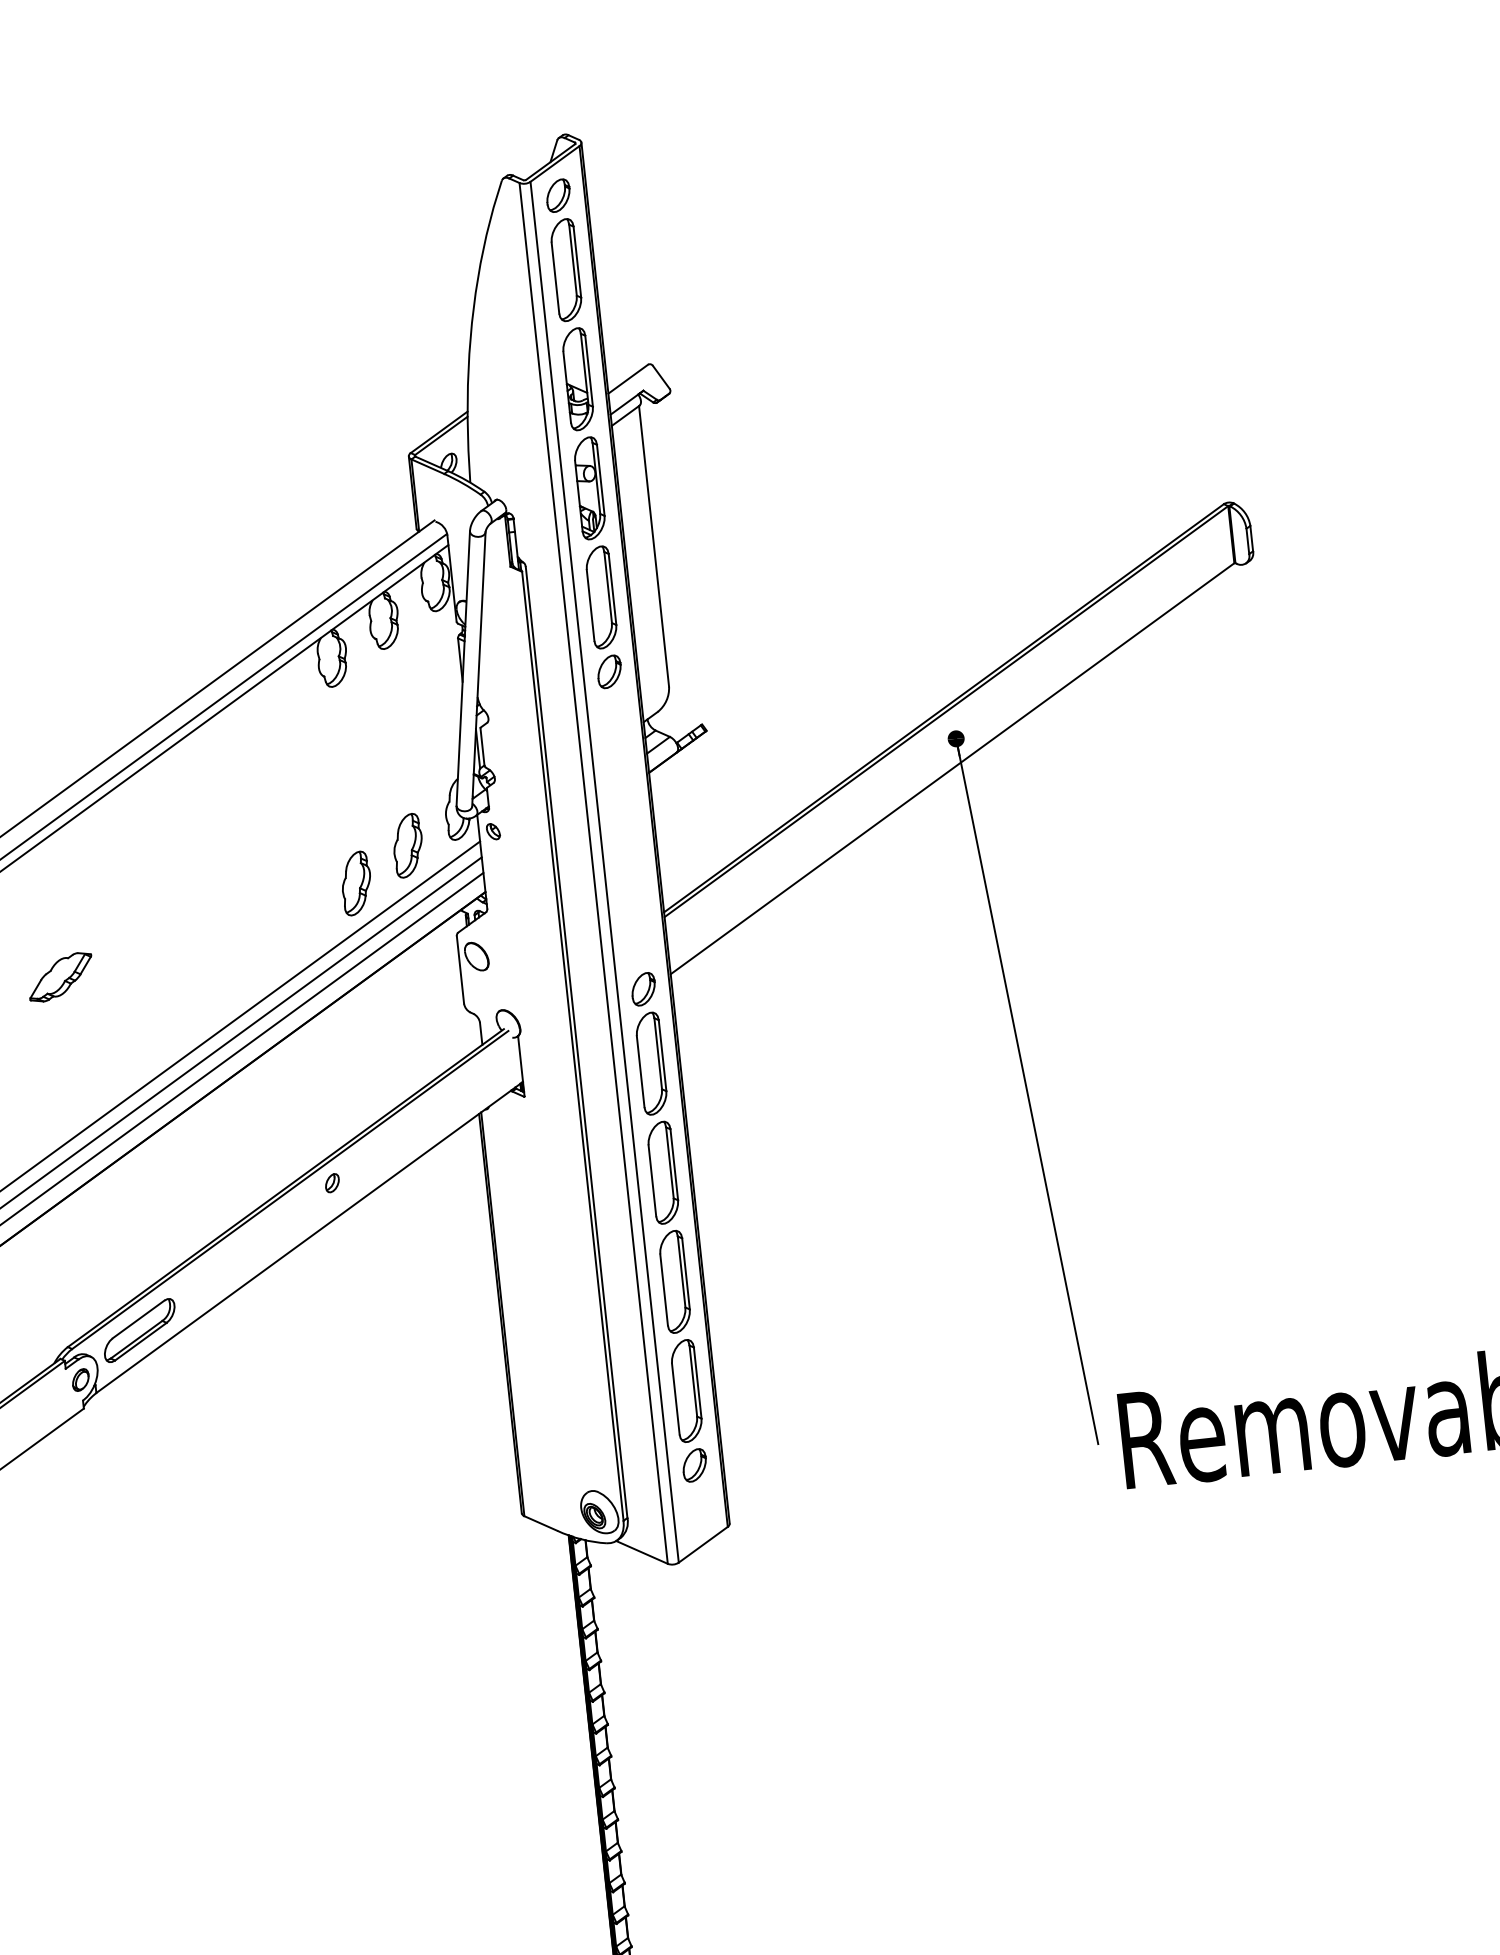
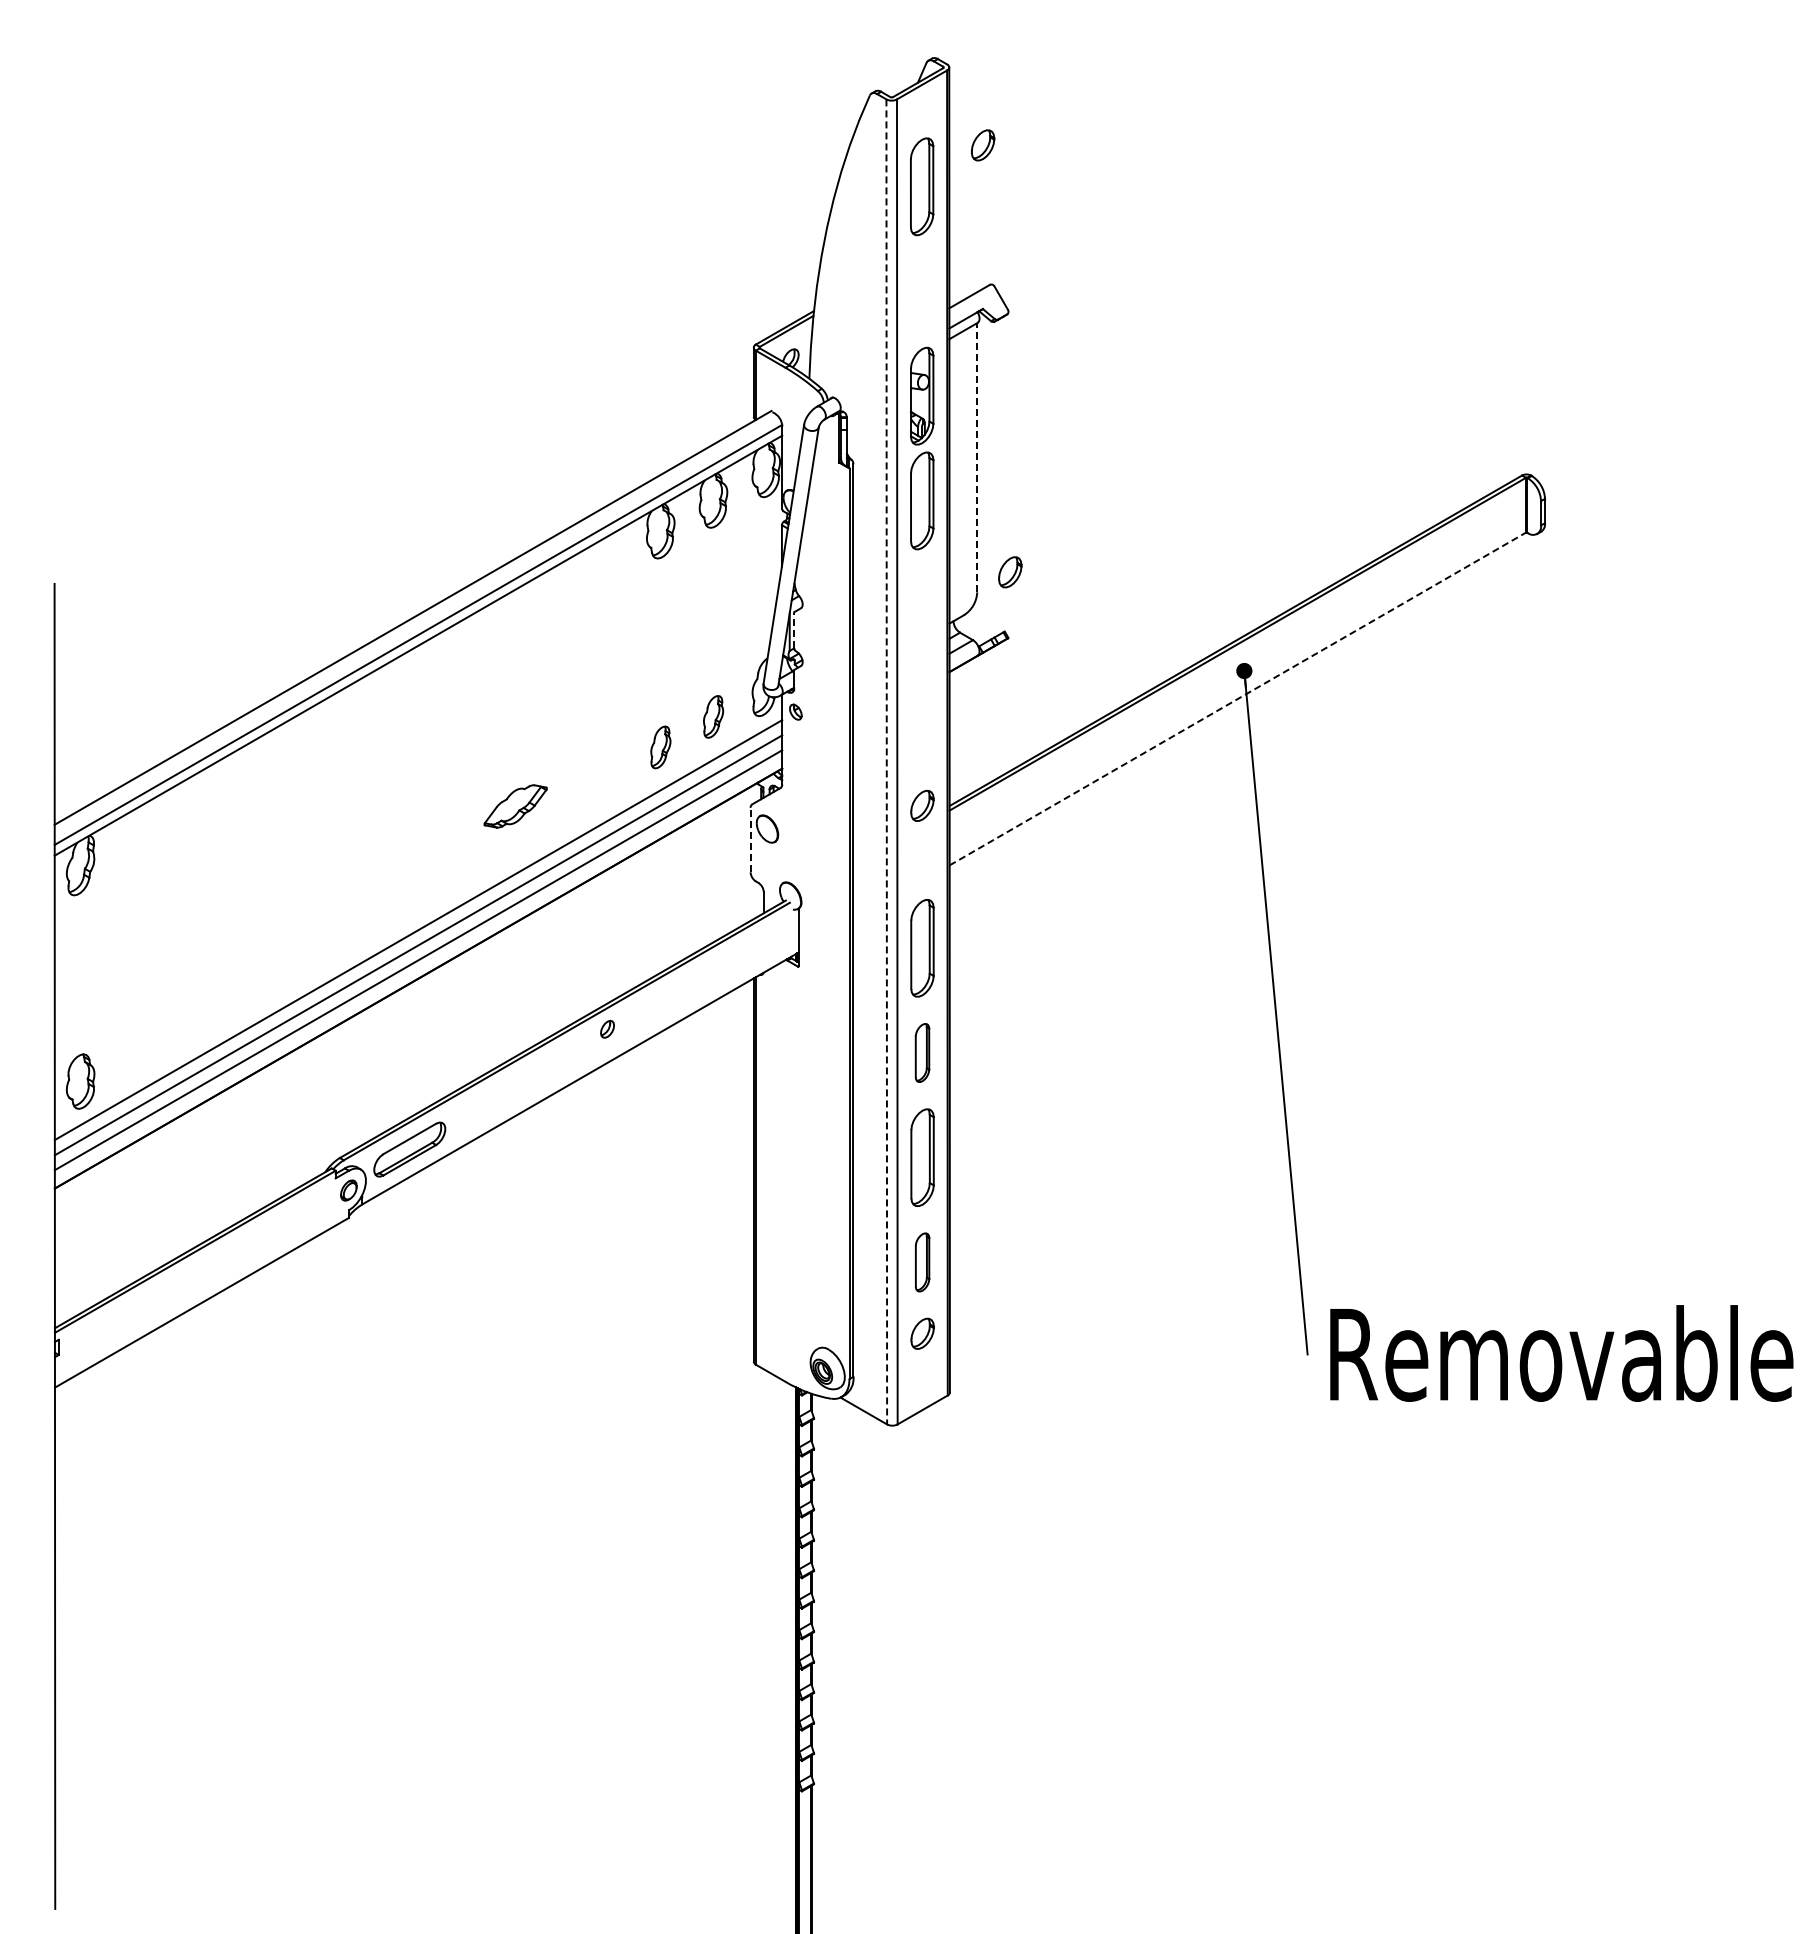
part: (558, 195) -> (983, 145), moved
part: (577, 379) -> (921, 291), removed
line: (654, 546) -> (977, 457), solid -> dashed
part: (609, 672) -> (1010, 572), moved
line: (482, 746) -> (794, 630), solid -> dashed
line: (952, 769) -> (1237, 699), solid -> dashed
part: (408, 845) -> (713, 716), size x0.7
line: (593, 873) -> (886, 761), solid -> dashed
part: (356, 883) -> (660, 747), size x0.7
line: (460, 969) -> (750, 839), solid -> dashed
part: (60, 977) -> (515, 806), moved
part: (643, 988) -> (922, 805), moved
part: (663, 1172) -> (922, 1052), size x0.6
part: (686, 1391) -> (922, 1262), size x0.6

